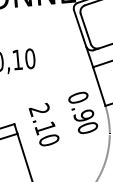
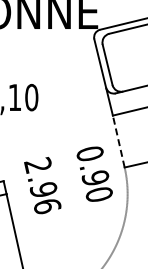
line: (99, 86) -> (118, 141), solid -> dashed
text: (47, 134) -> (45, 198), 2.10 -> 2.96

